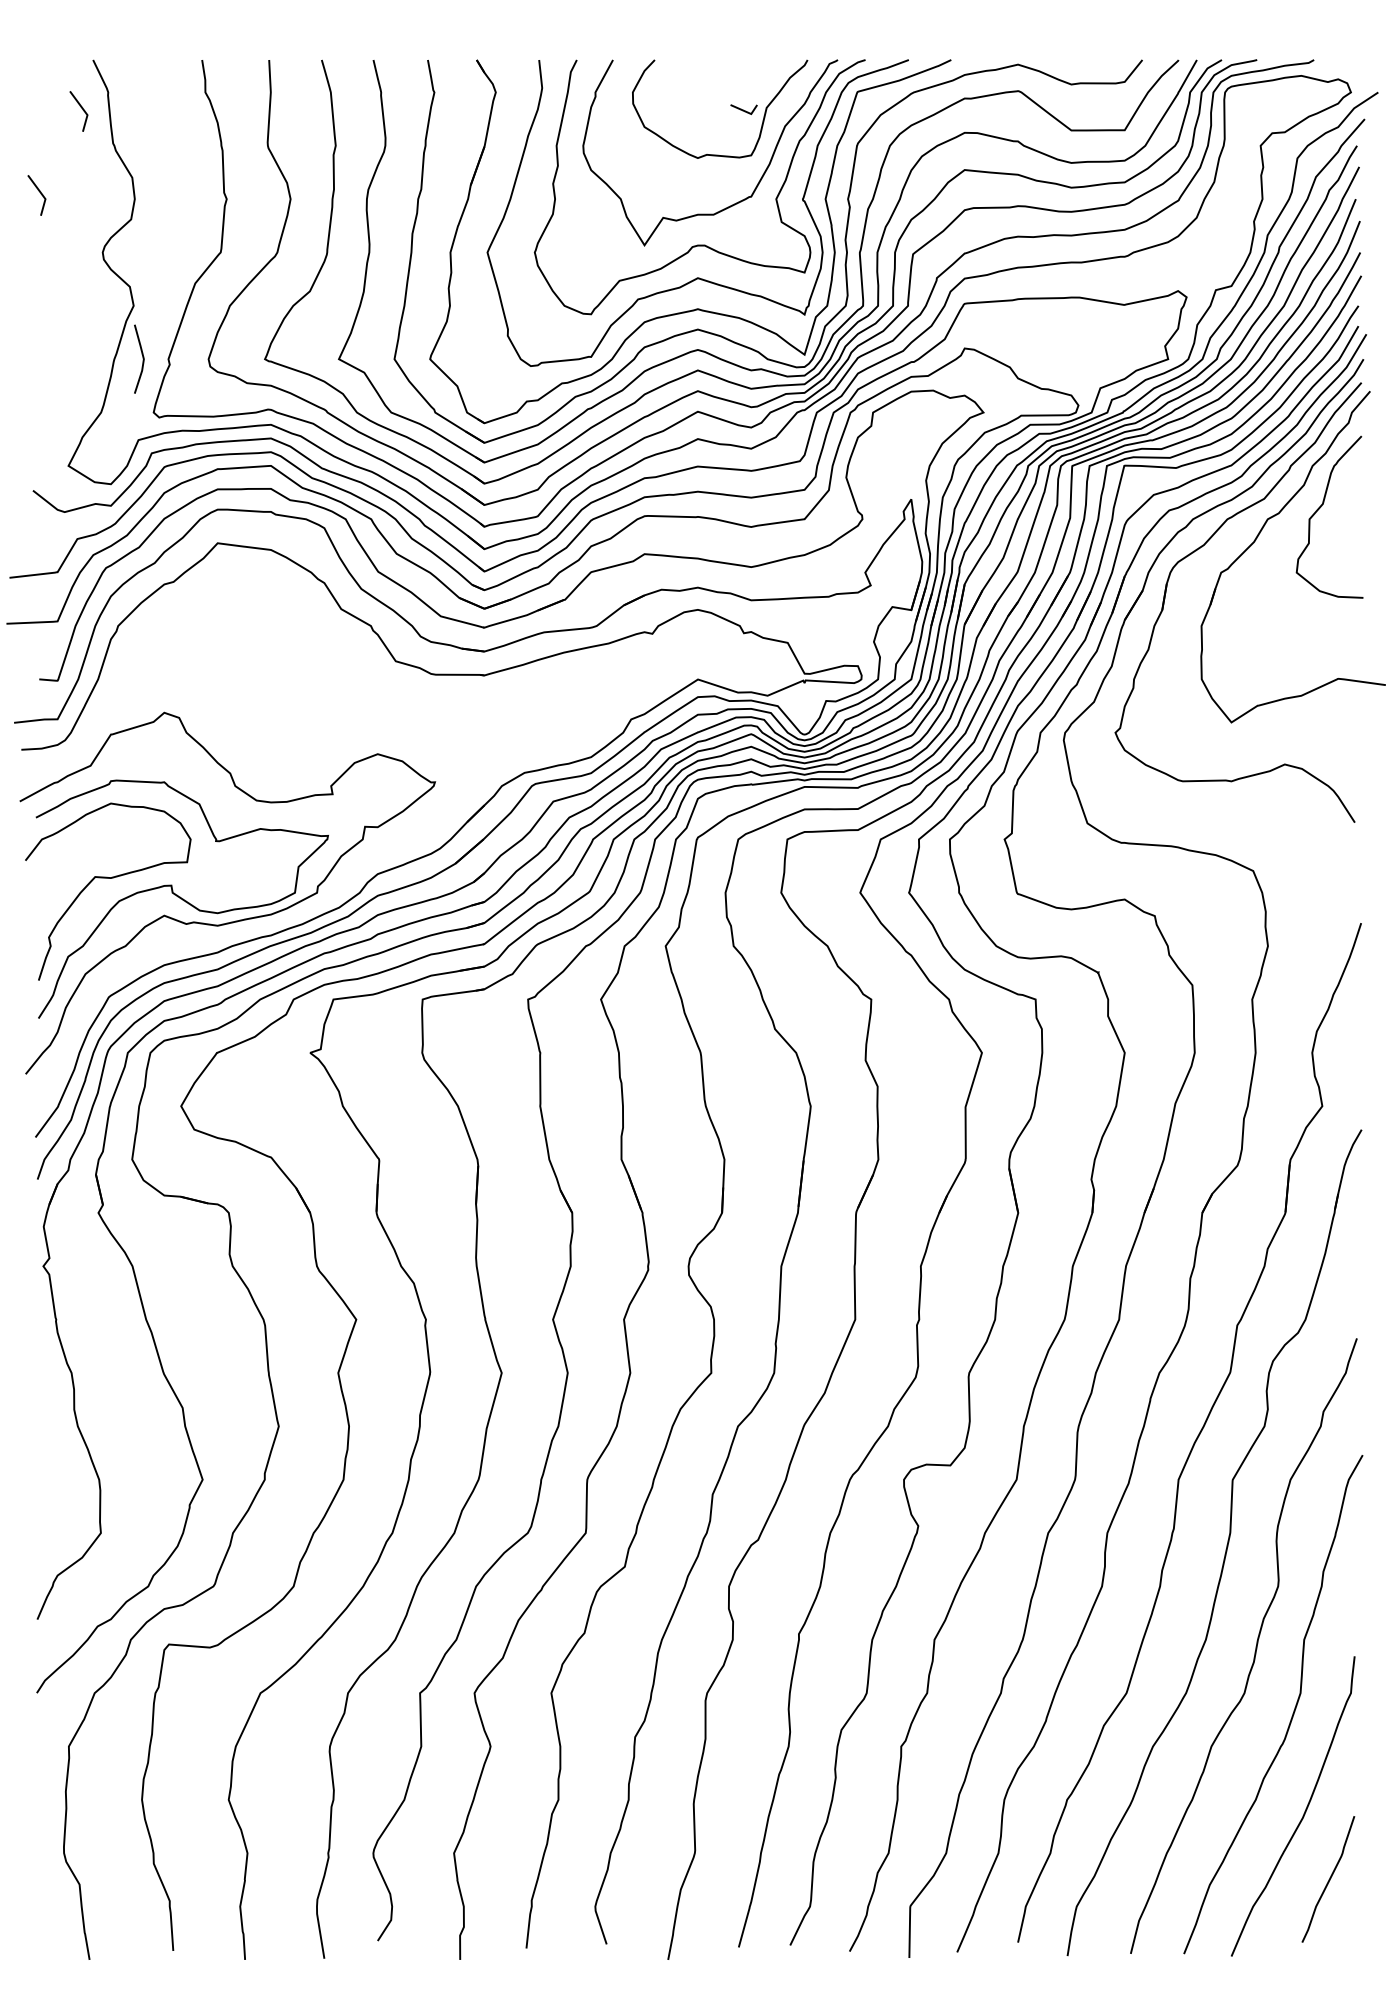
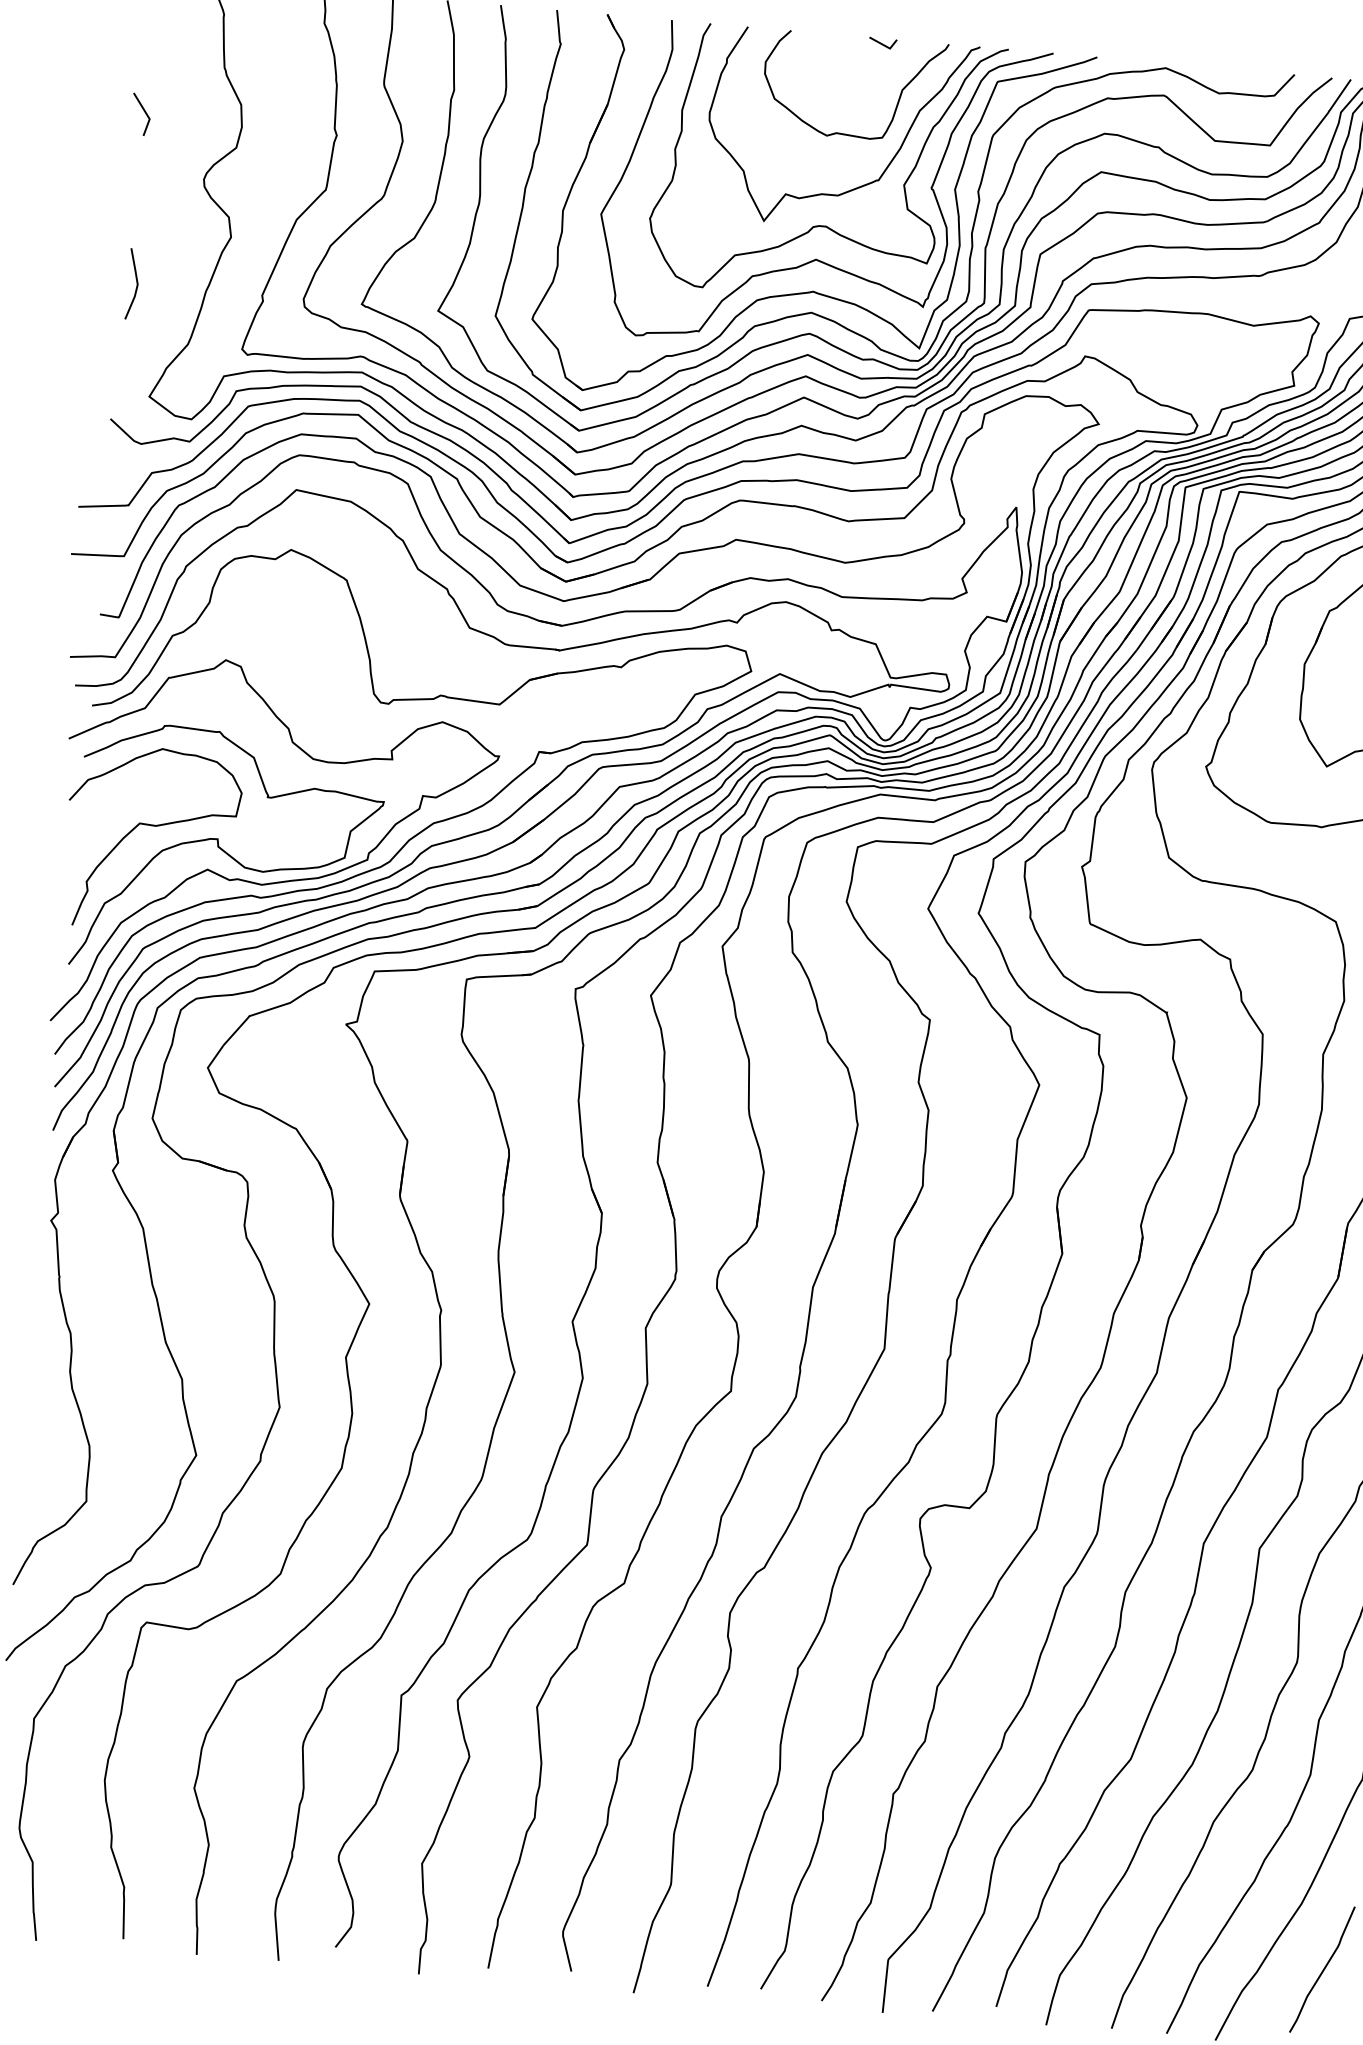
line: (743, 109) -> (882, 43), moved
line: (82, 110) -> (195, 30), removed
line: (142, 358) -> (136, 283), moved
part: (358, 866) -> (412, 836), added

